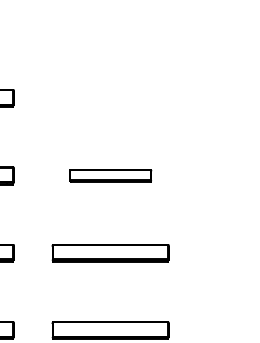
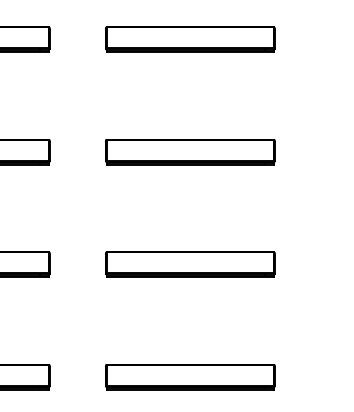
part: (110, 98) -> (190, 39), added
part: (110, 175) -> (190, 151), size x1.43

